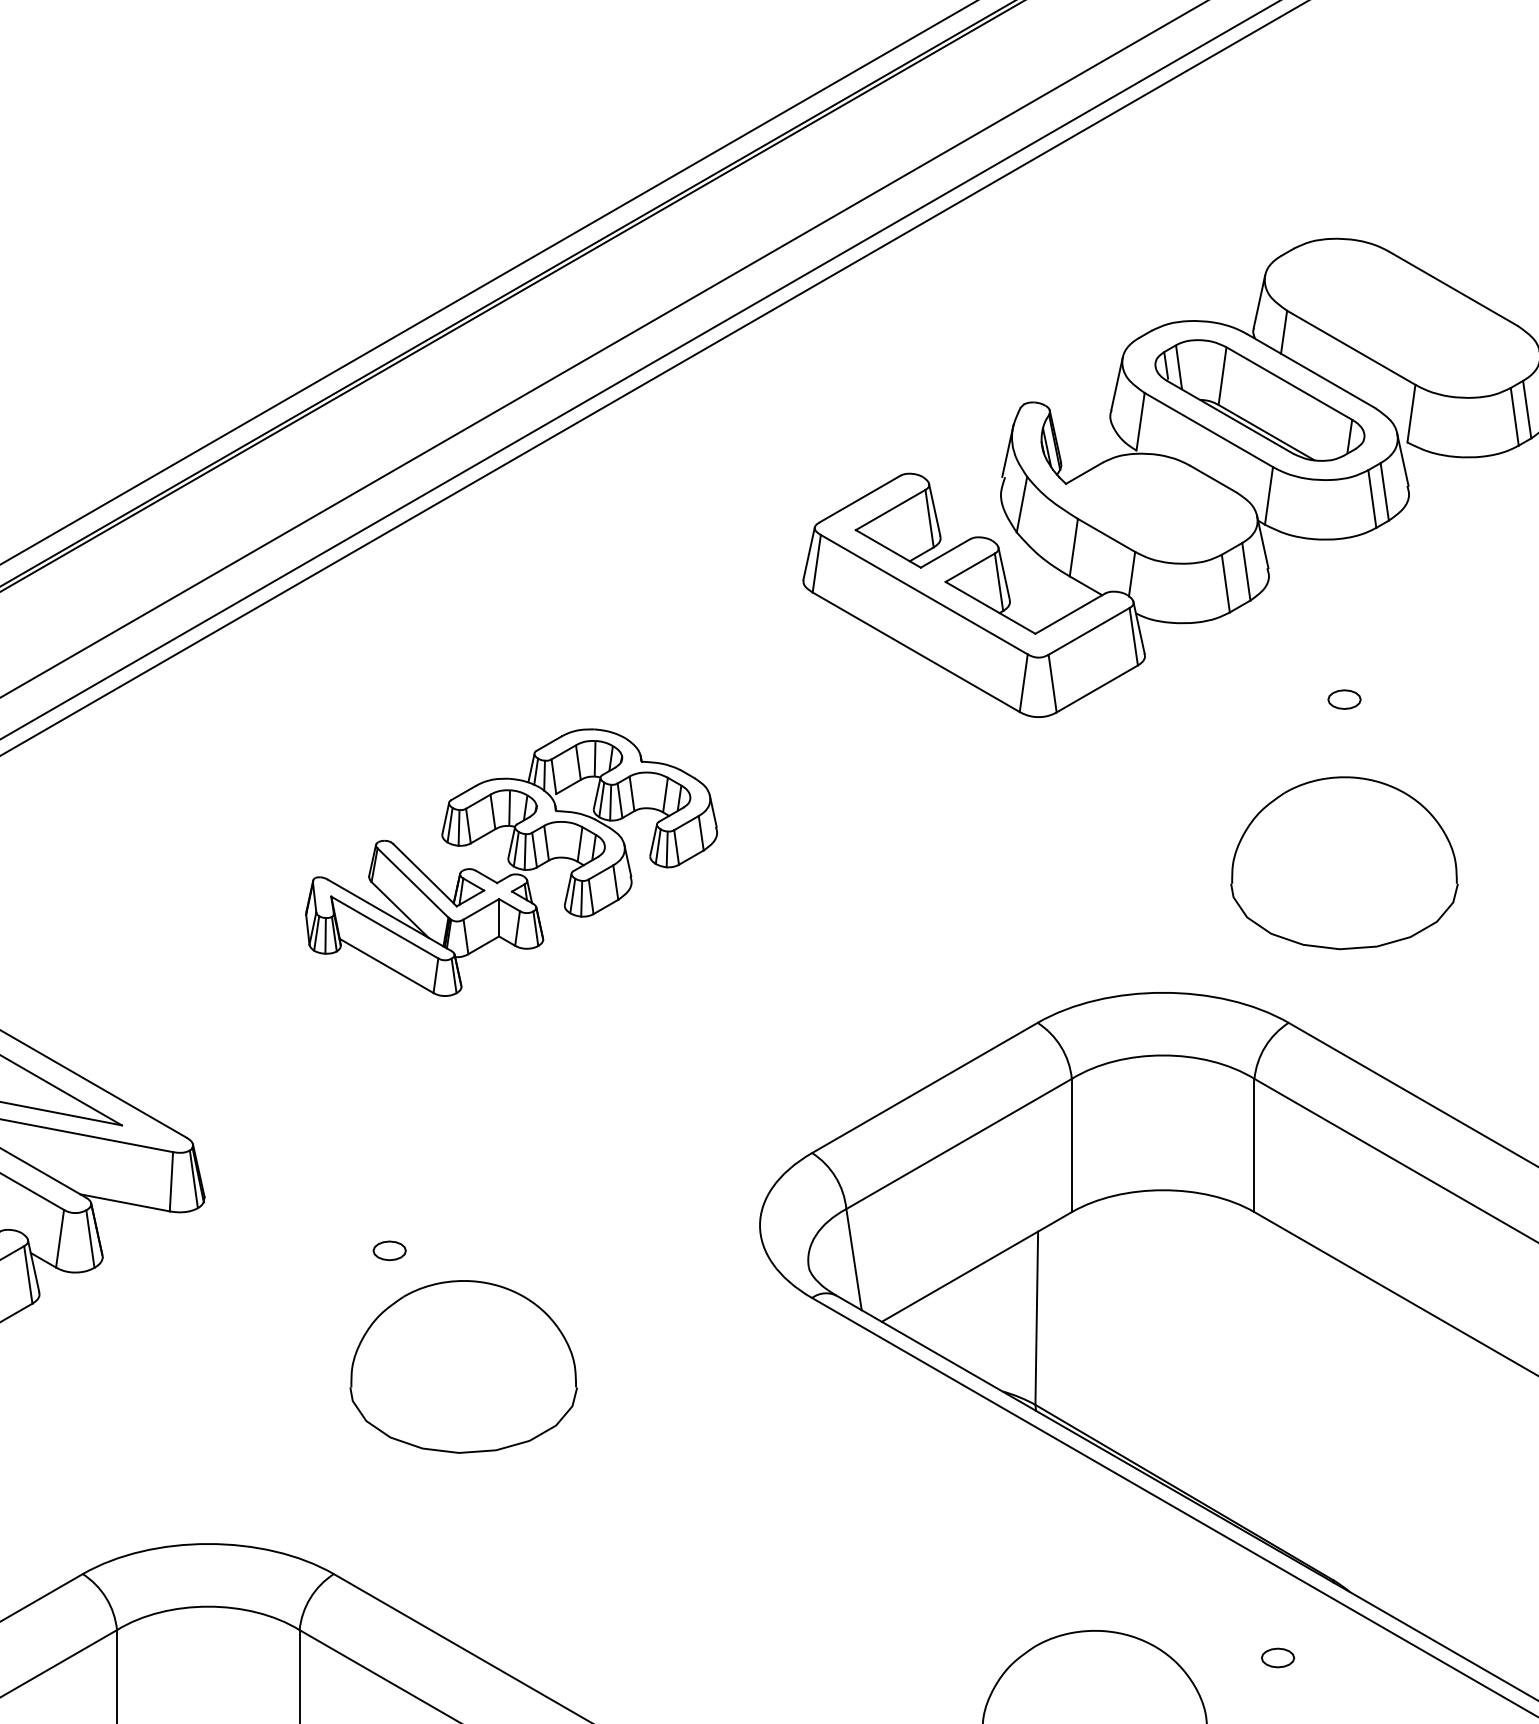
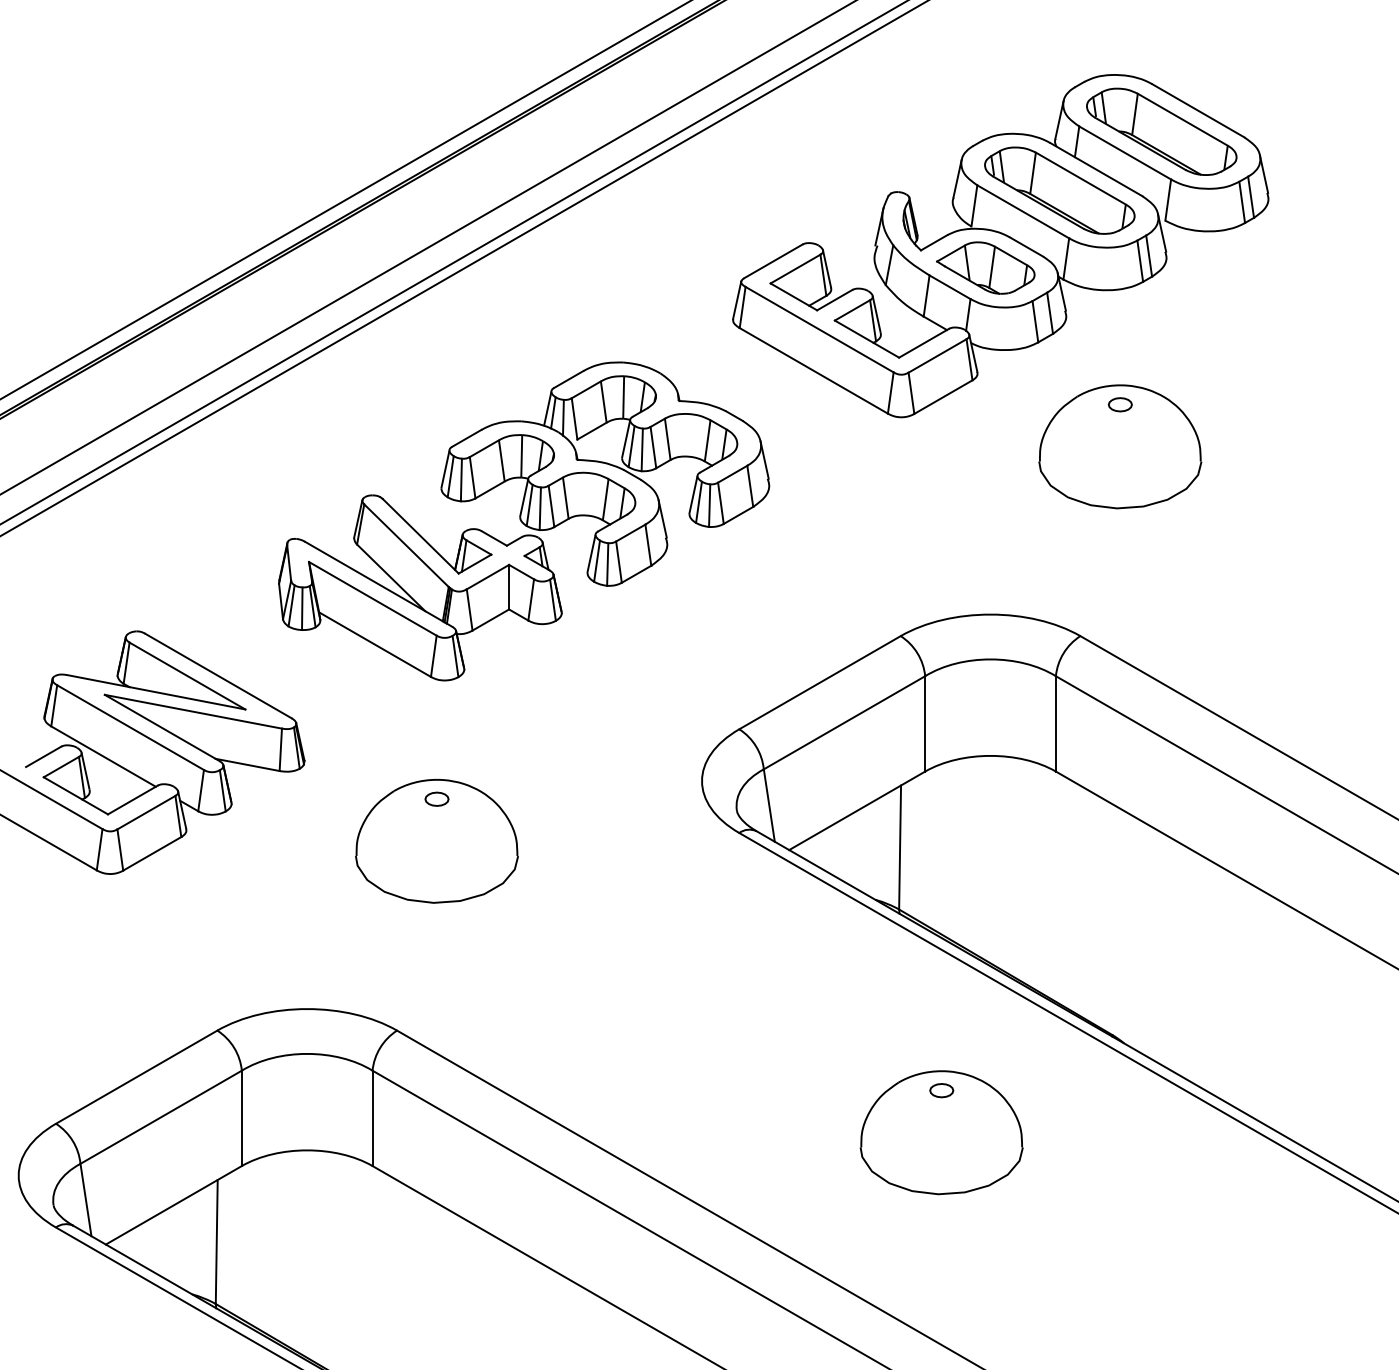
part: (1402, 317) -> (1161, 131), added
part: (1156, 507) -> (985, 267), added
part: (511, 862) -> (524, 521), size x1.67
part: (1344, 862) -> (1120, 446), moved
part: (463, 1367) -> (436, 841), moved
part: (1277, 1657) -> (941, 1090), moved

